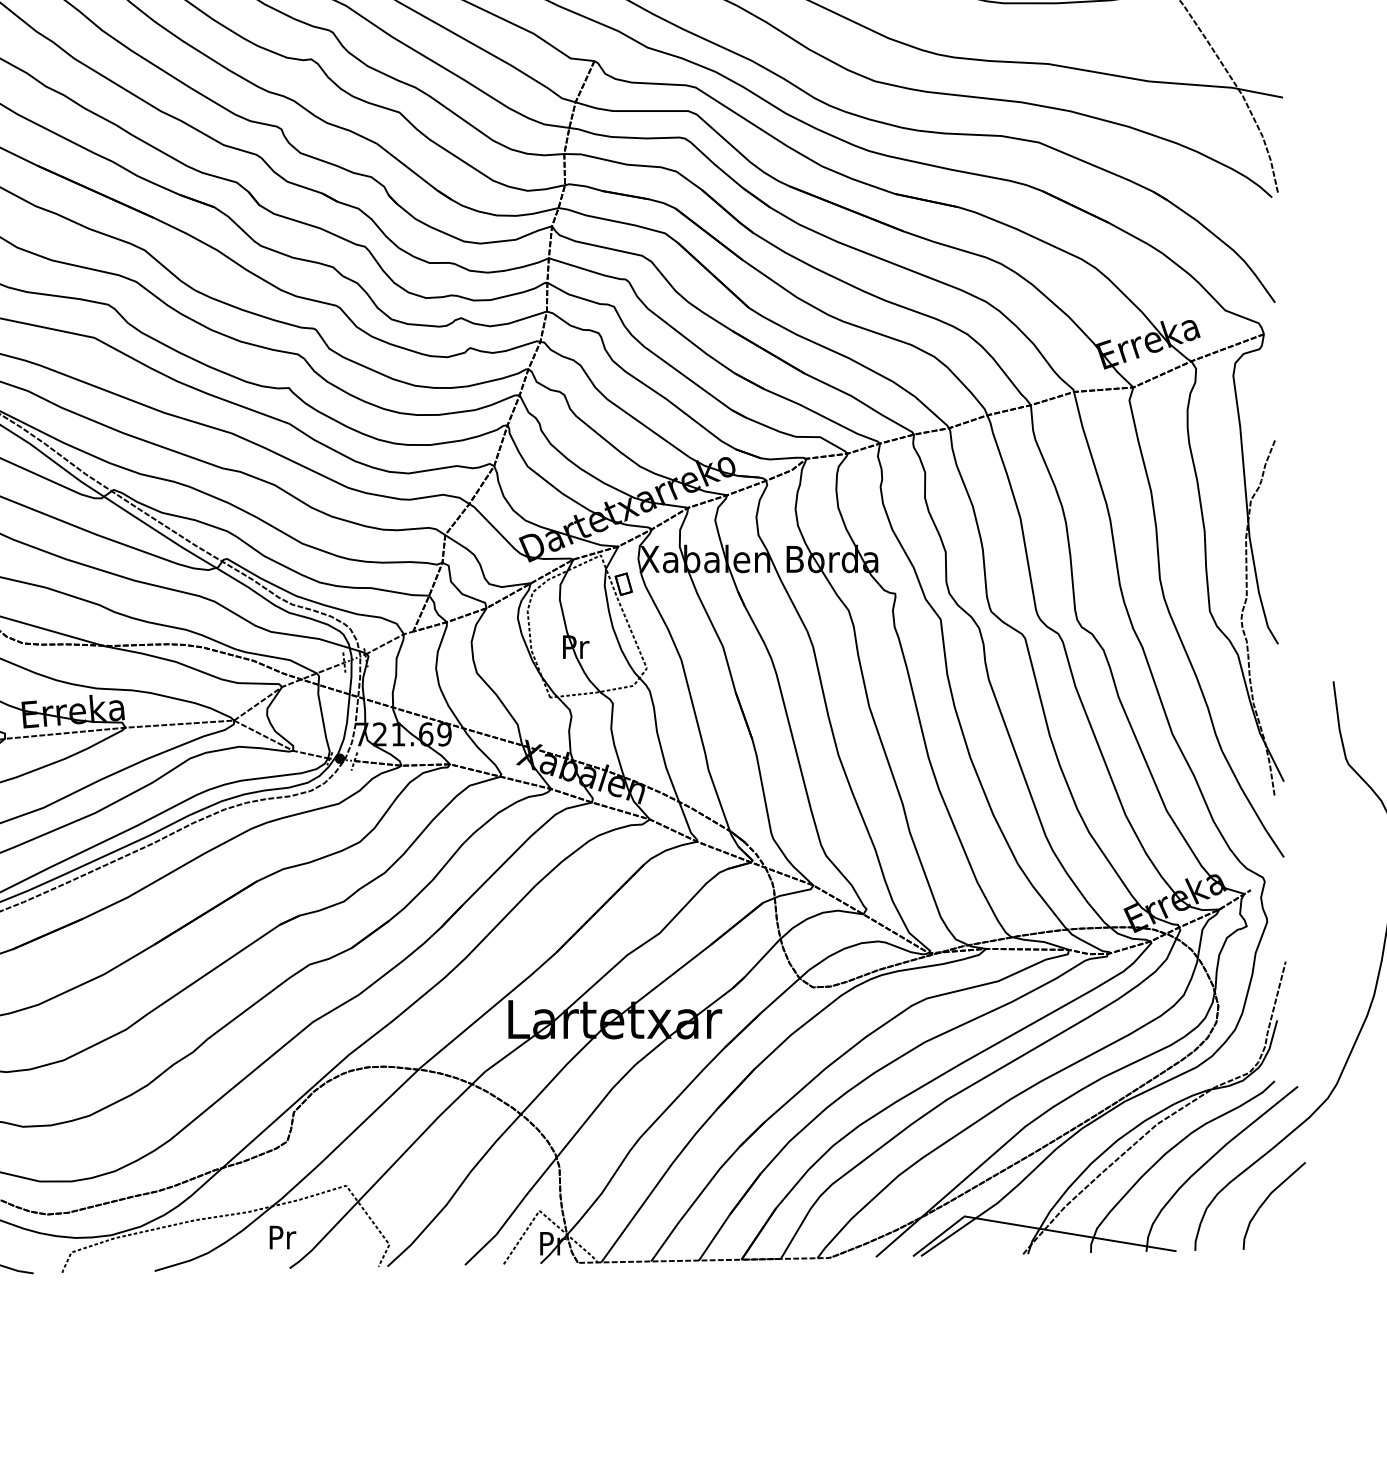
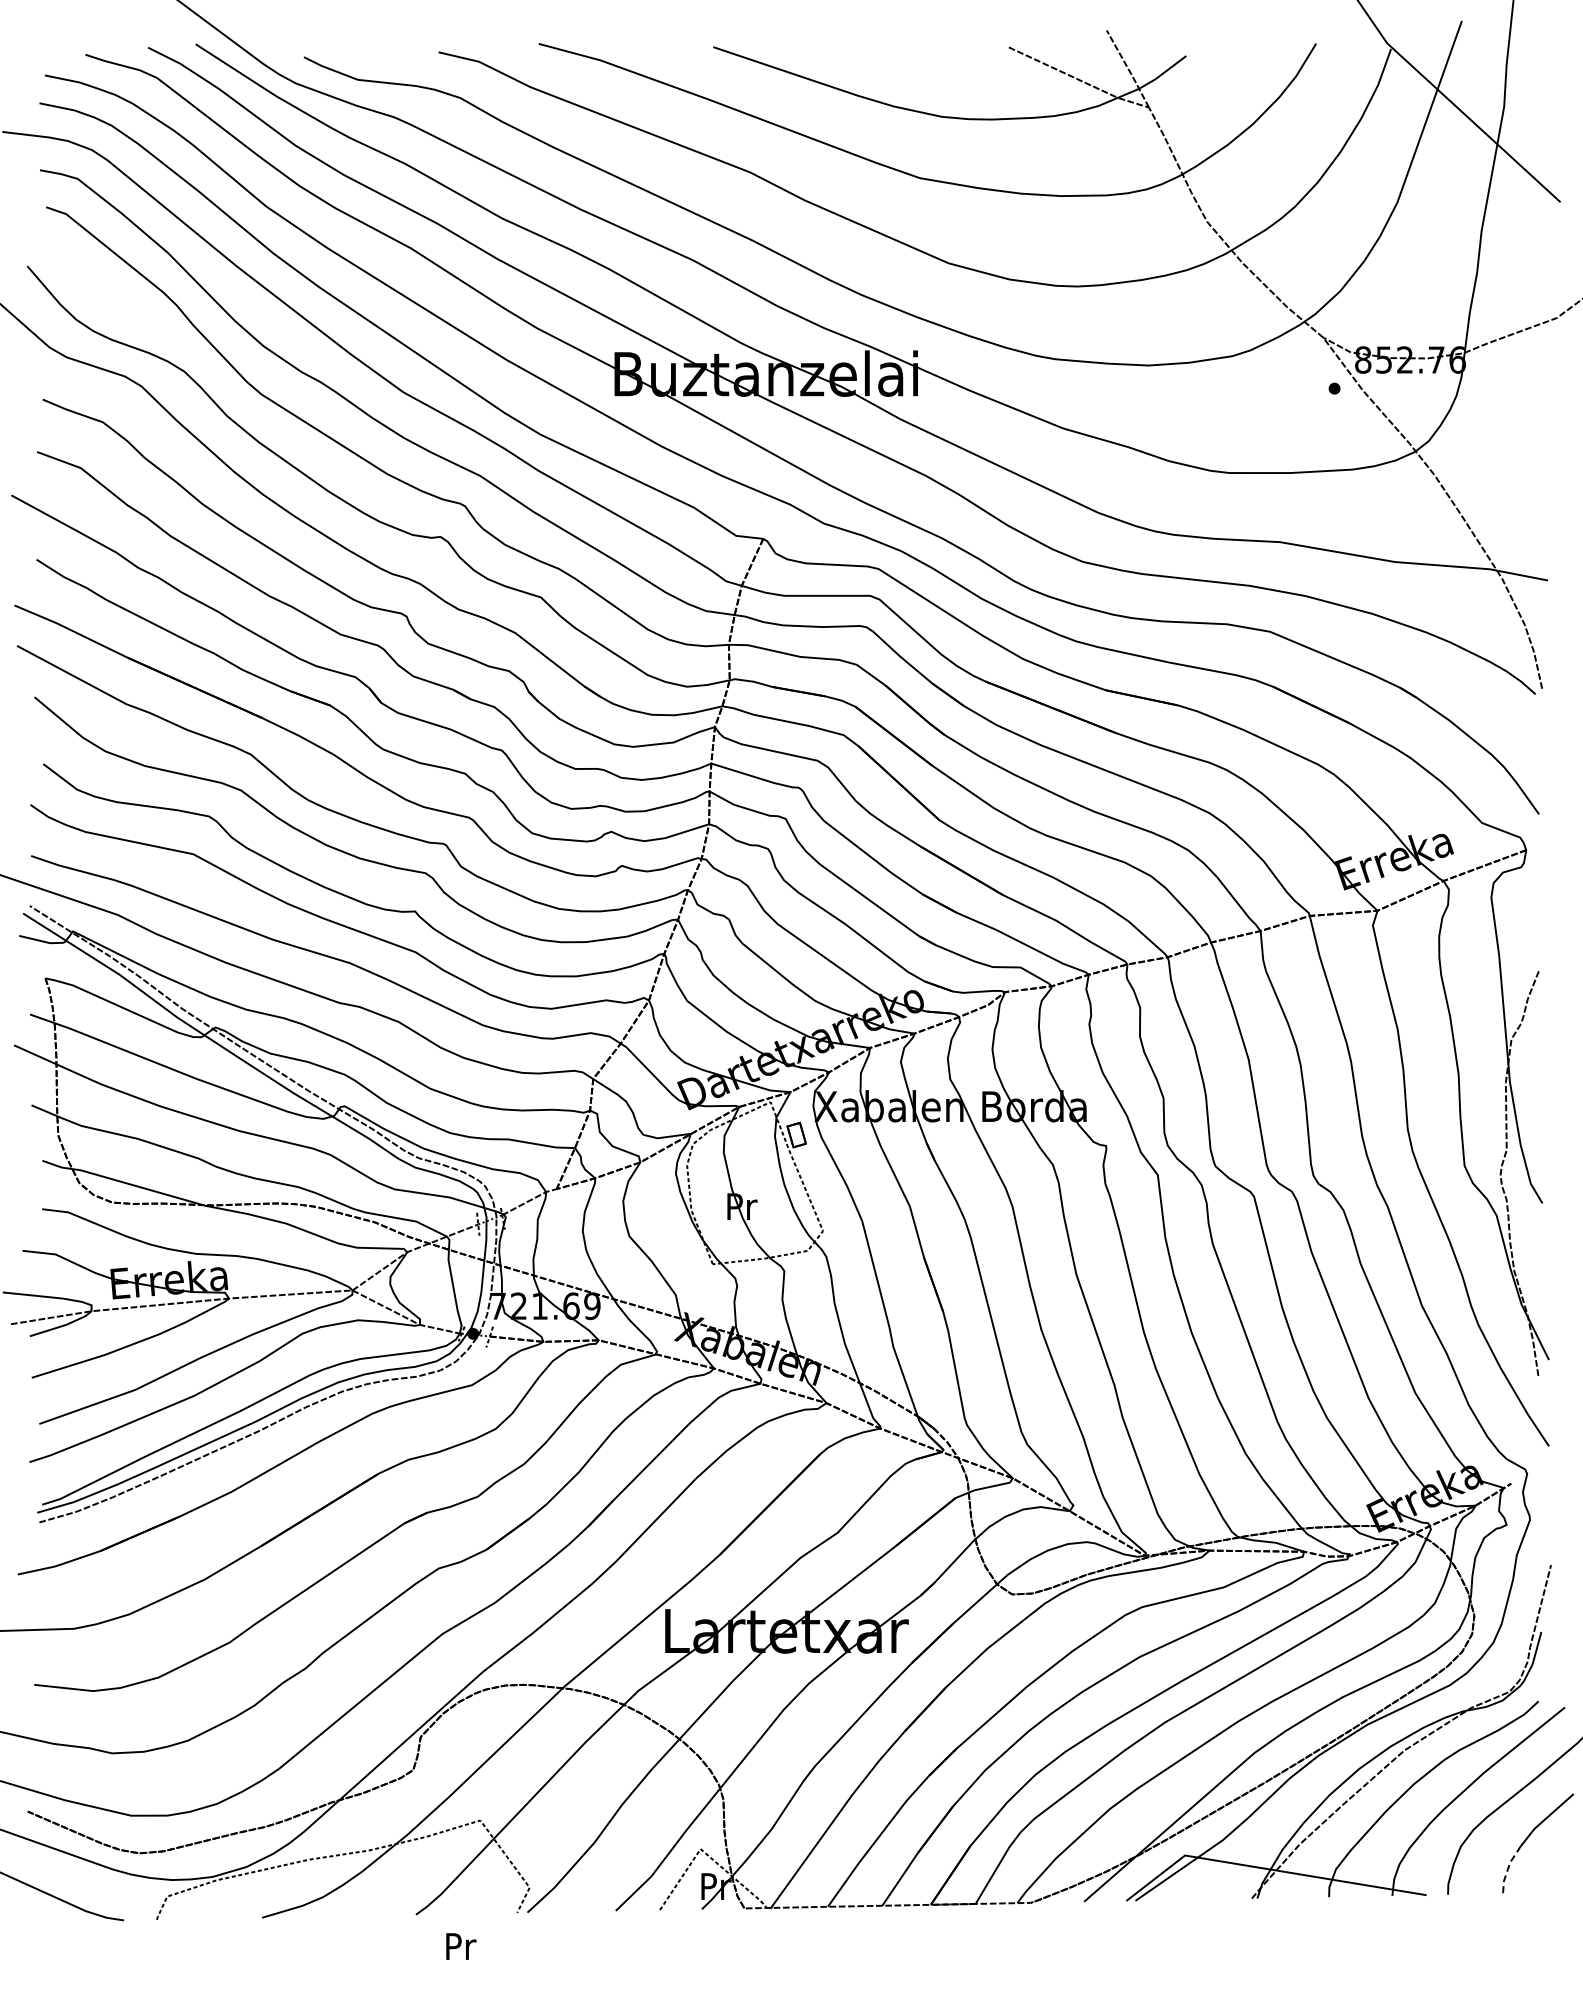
line: (1248, 1227) -> (1508, 1868), solid -> dashed
text: (283, 1237) -> (461, 1946), moved

